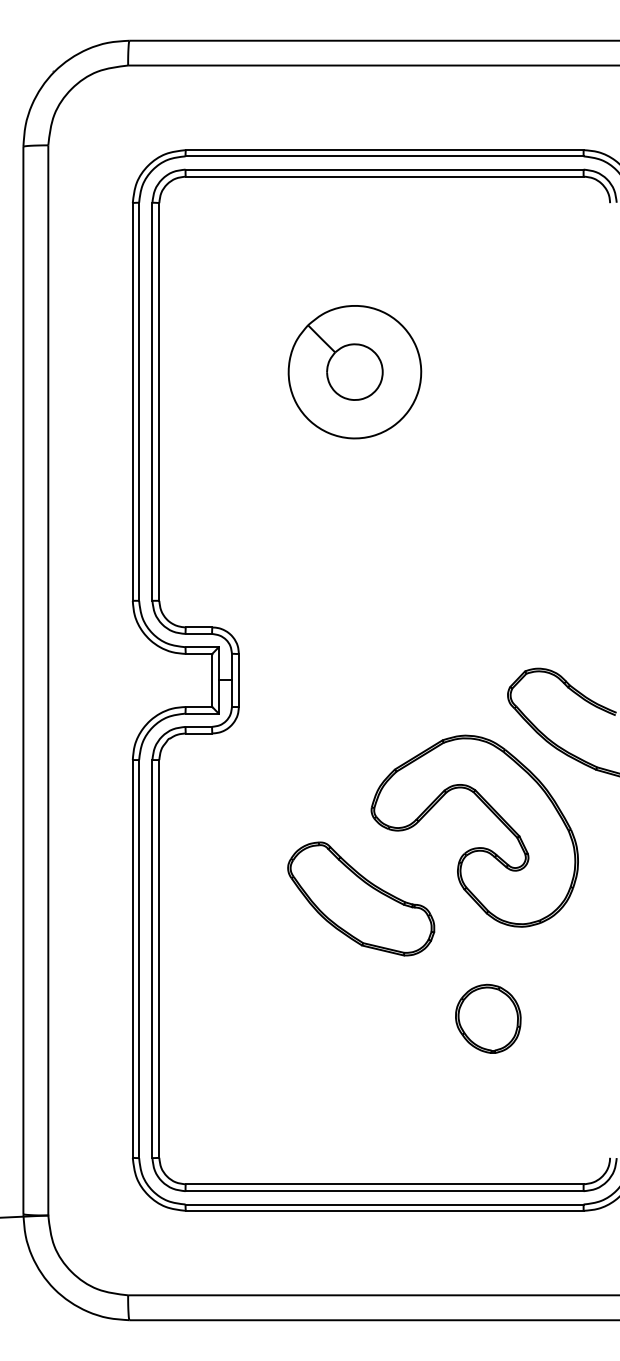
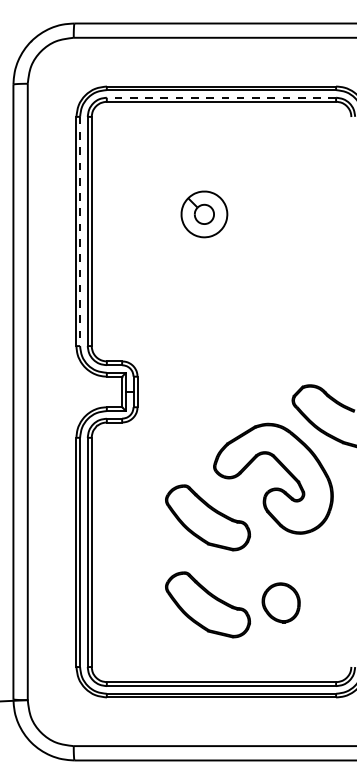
line: (384, 169) -> (221, 97), solid -> dashed
part: (355, 372) -> (204, 214), size x0.6
line: (139, 401) -> (80, 231), solid -> dashed
part: (487, 1018) -> (280, 602), moved
part: (360, 1049) -> (207, 604), added

